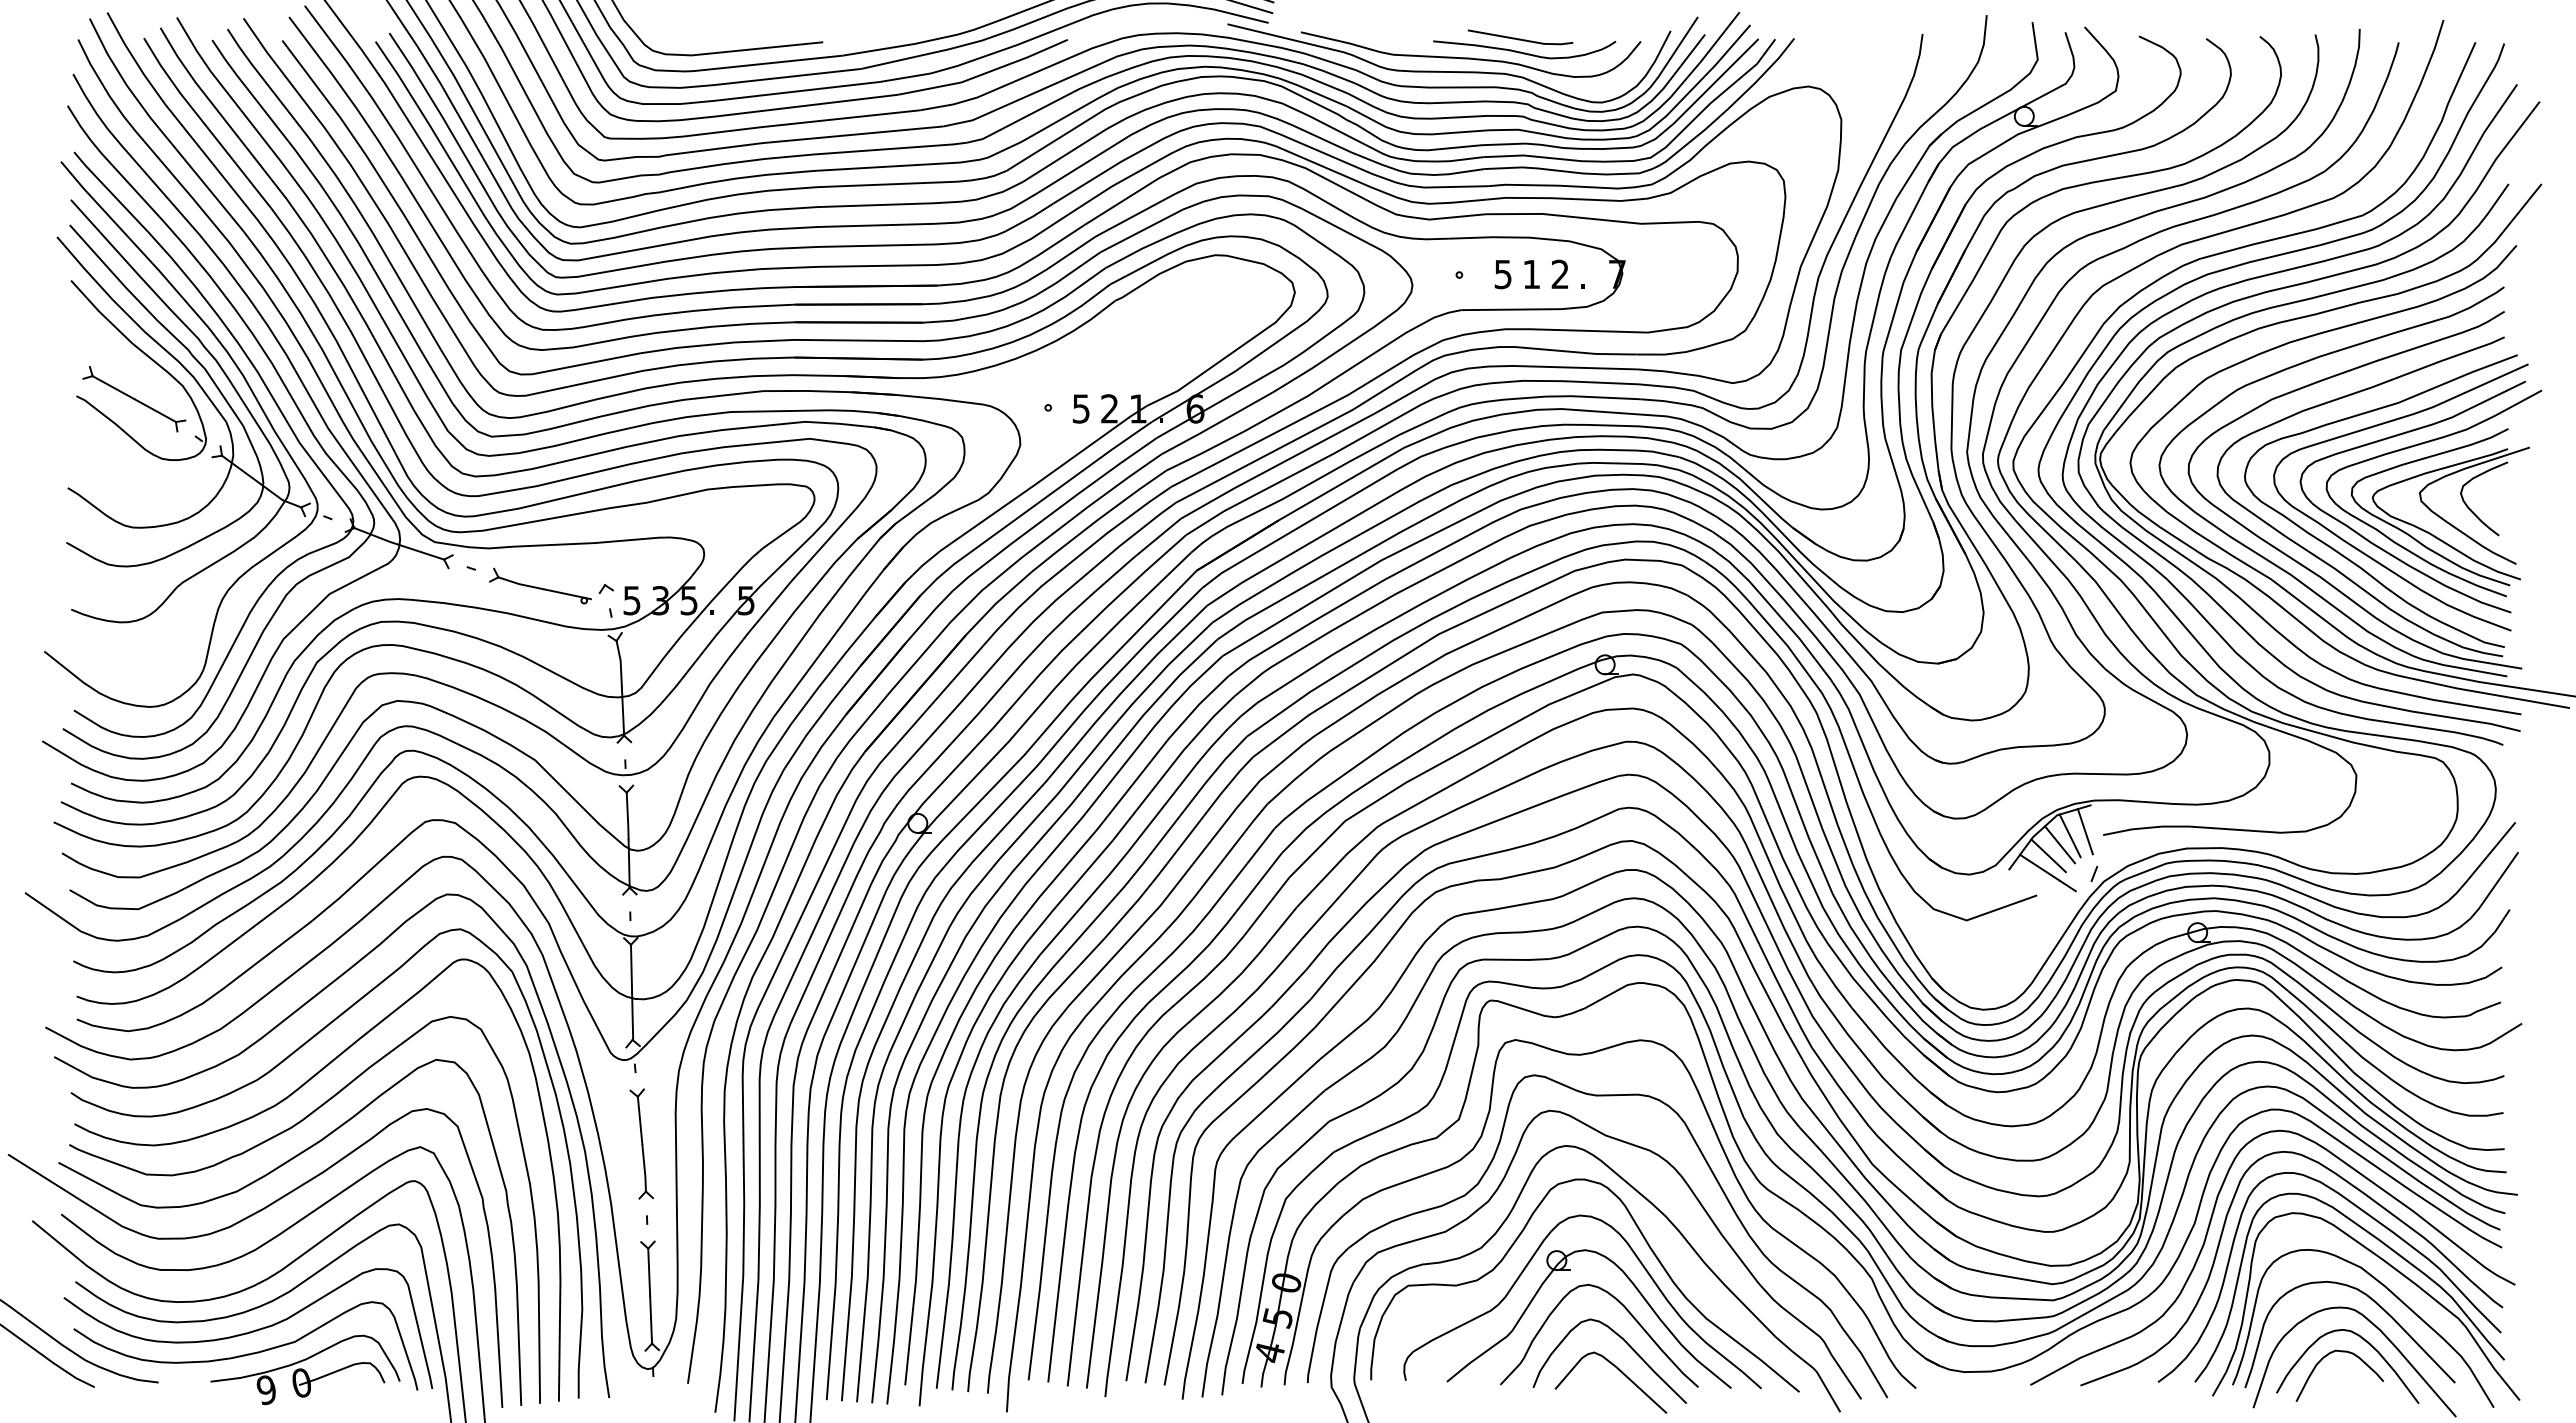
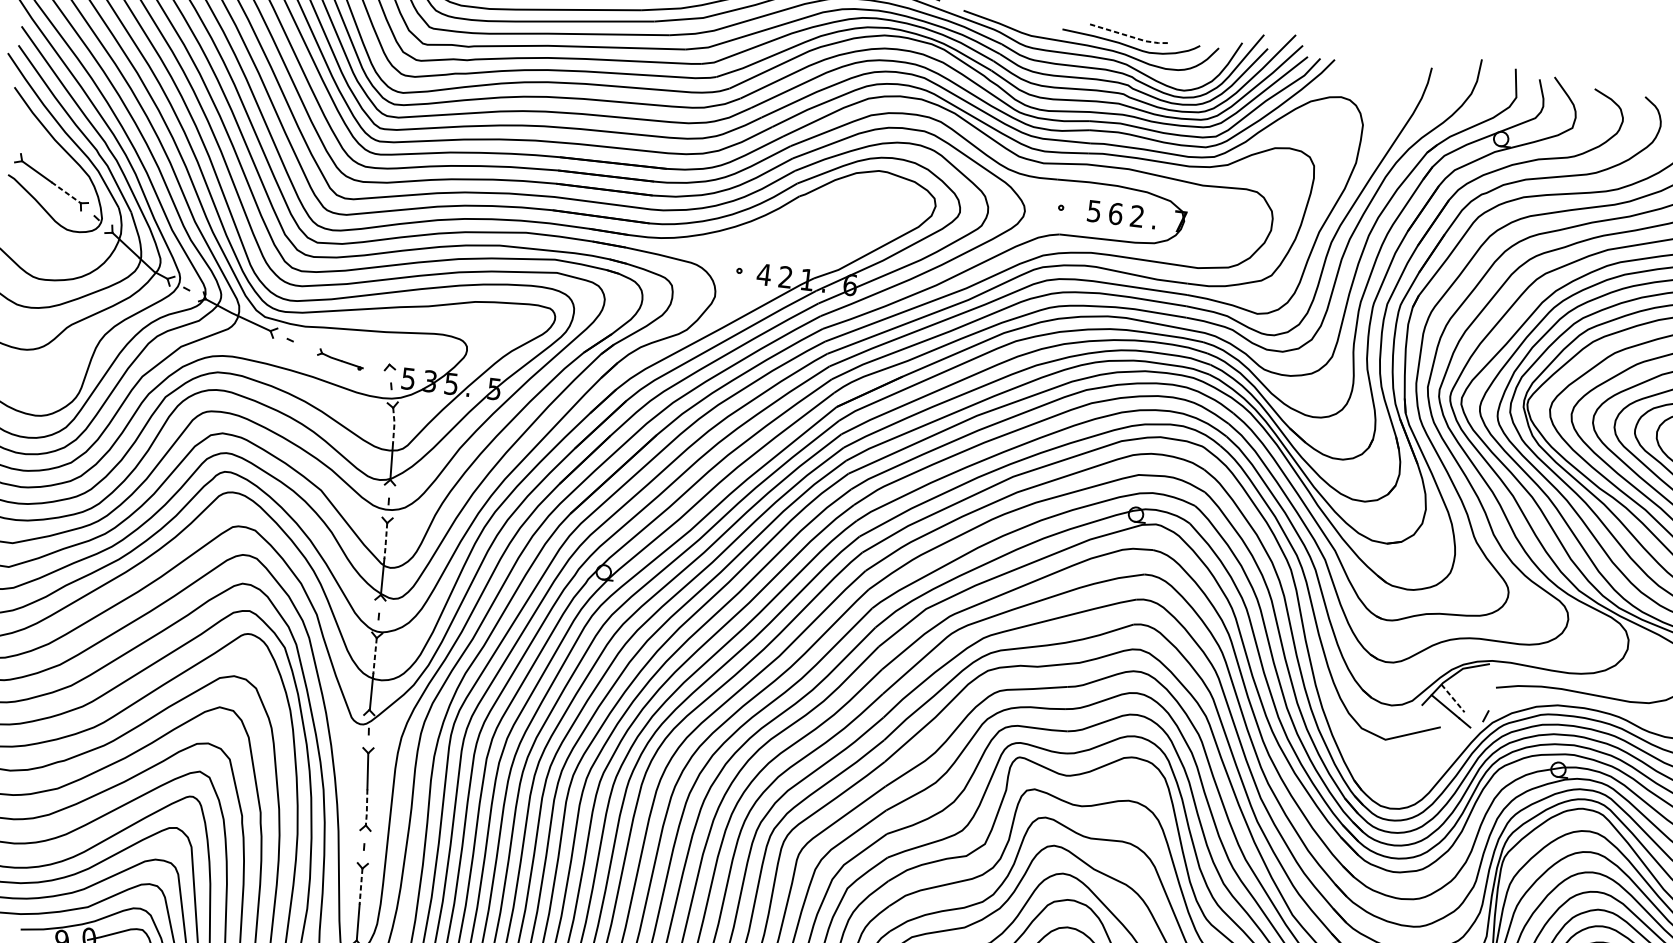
line: (1521, 39) -> (1129, 35), solid -> dashed
text: (1531, 274) -> (1115, 213), 1 -> 6
text: (1080, 408) -> (763, 274), 5 -> 4
line: (155, 410) -> (66, 192), solid -> dashed
part: (539, 585) -> (340, 359), size x0.6
line: (620, 663) -> (394, 425), solid -> dashed
line: (627, 816) -> (385, 541), solid -> dashed
line: (2084, 831) -> (1482, 683), removed
line: (2069, 835) -> (1470, 685), removed
line: (2060, 844) -> (1463, 690), removed
line: (2048, 855) -> (1452, 698), solid -> dashed
line: (631, 968) -> (375, 656), solid -> dashed
line: (644, 1168) -> (366, 807), solid -> dashed
line: (649, 1272) -> (361, 886), solid -> dashed

